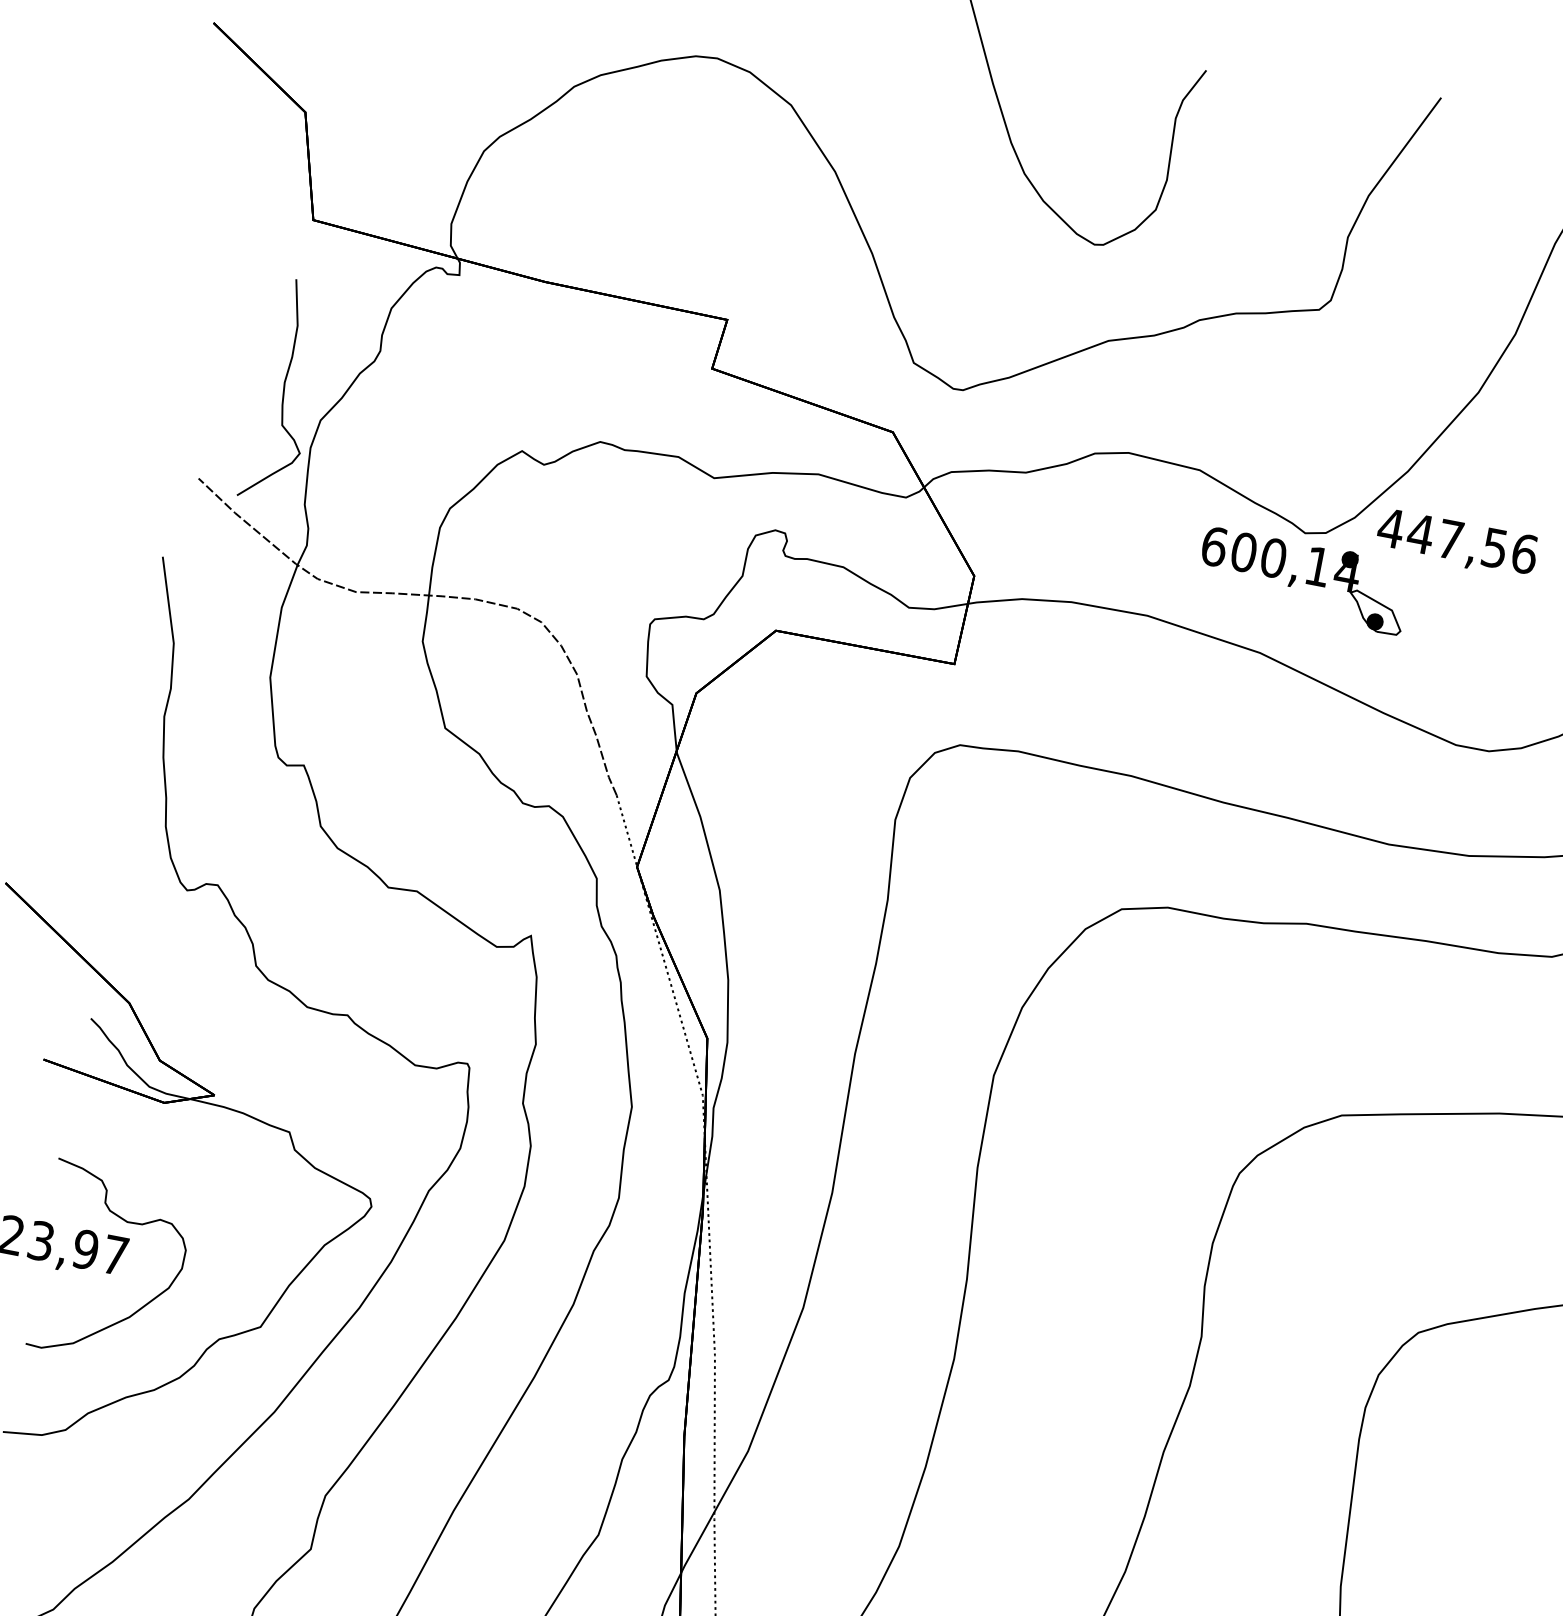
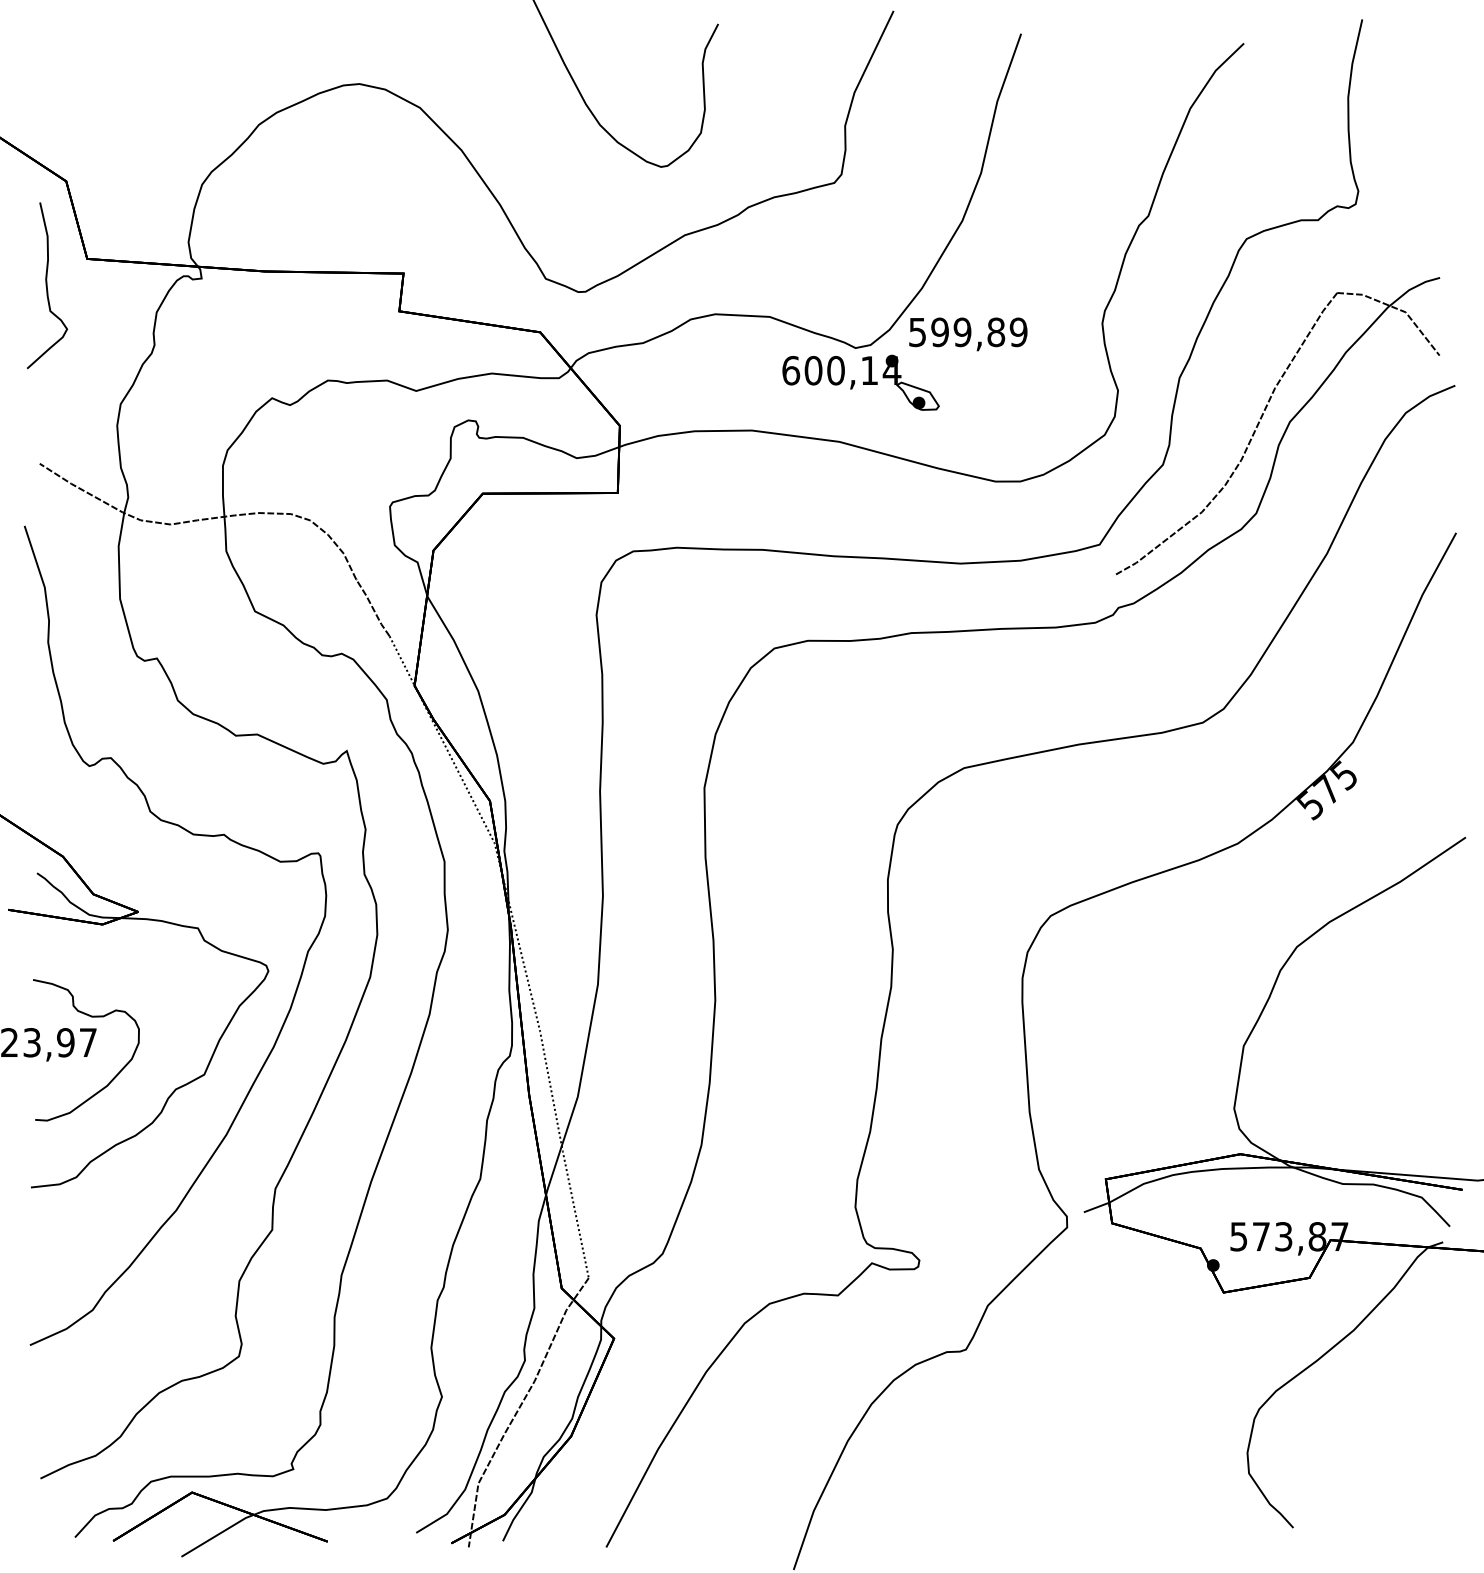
curve: (284, 390) -> (47, 285), moved
text: (1456, 541) -> (967, 332), 447,56 -> 599,89

